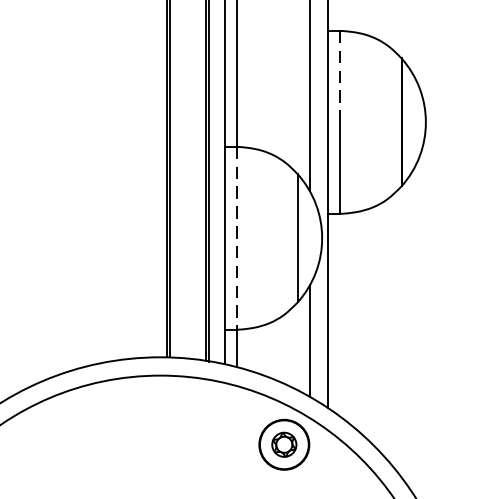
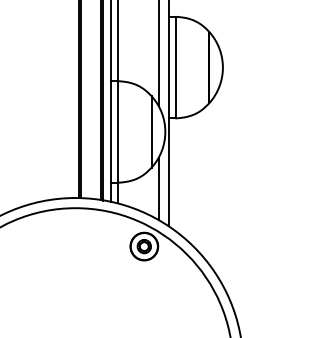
line: (340, 75) -> (175, 41), dashed -> solid
line: (235, 237) -> (117, 131), dashed -> solid

